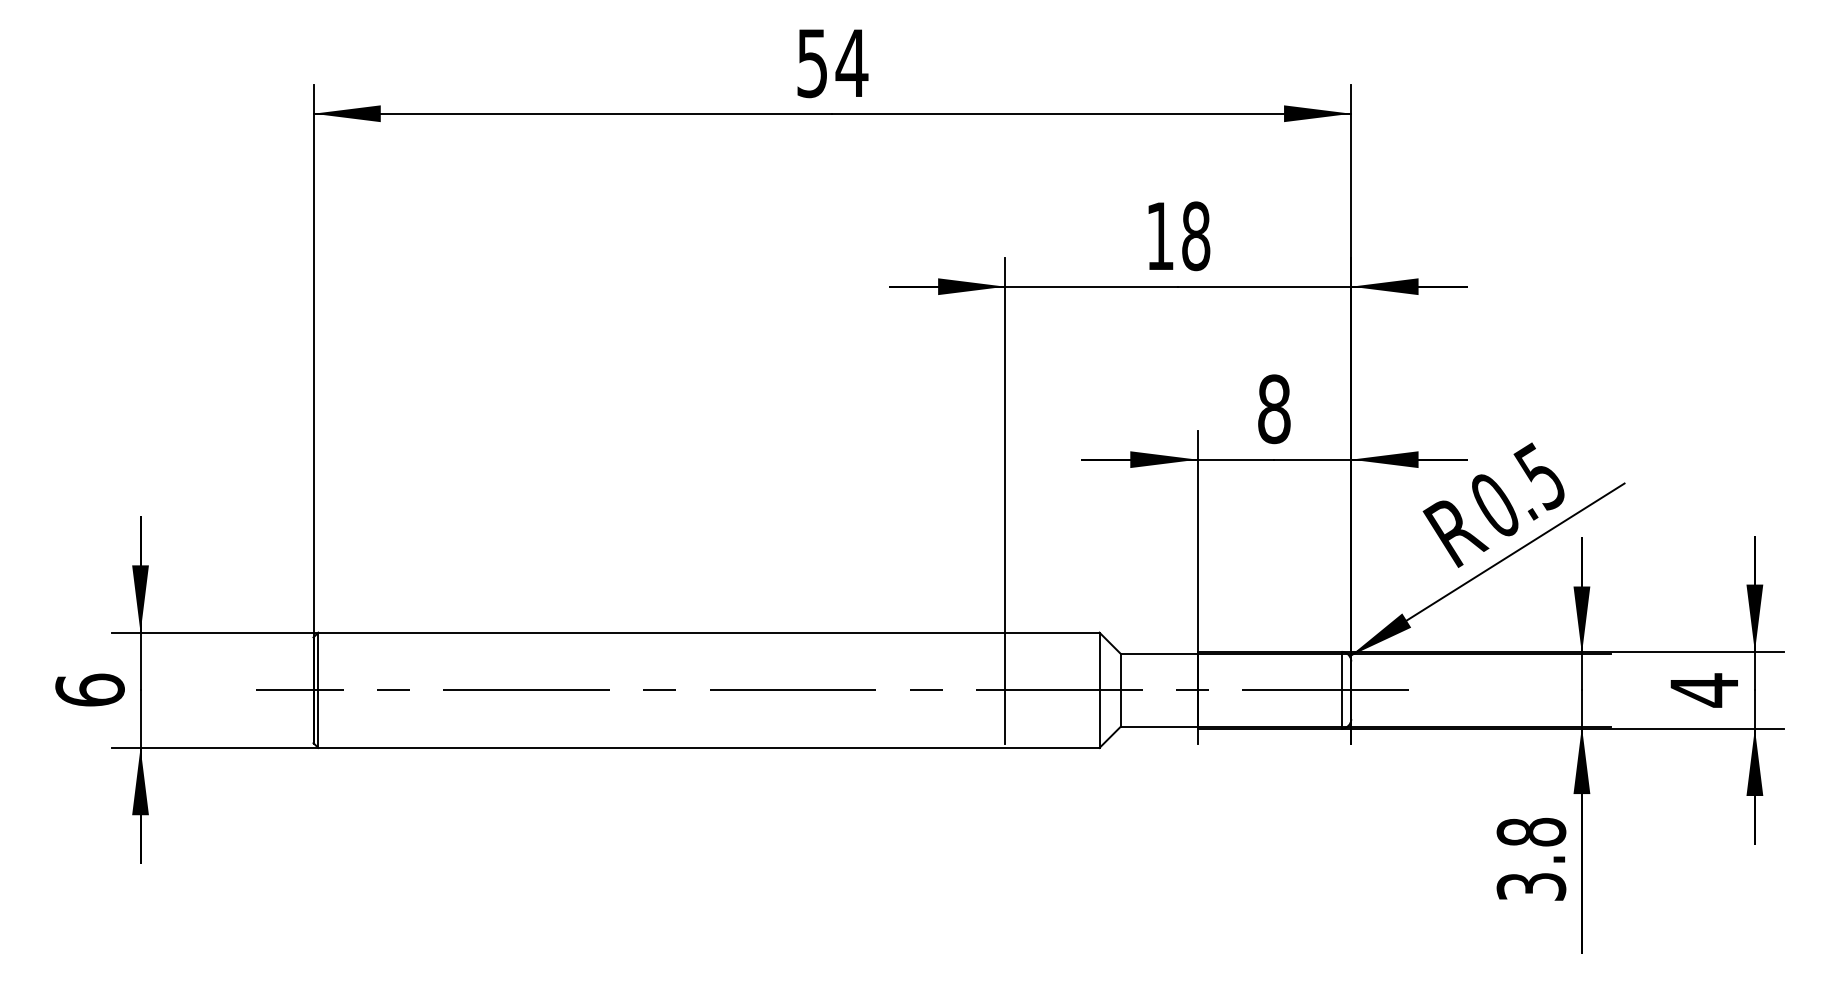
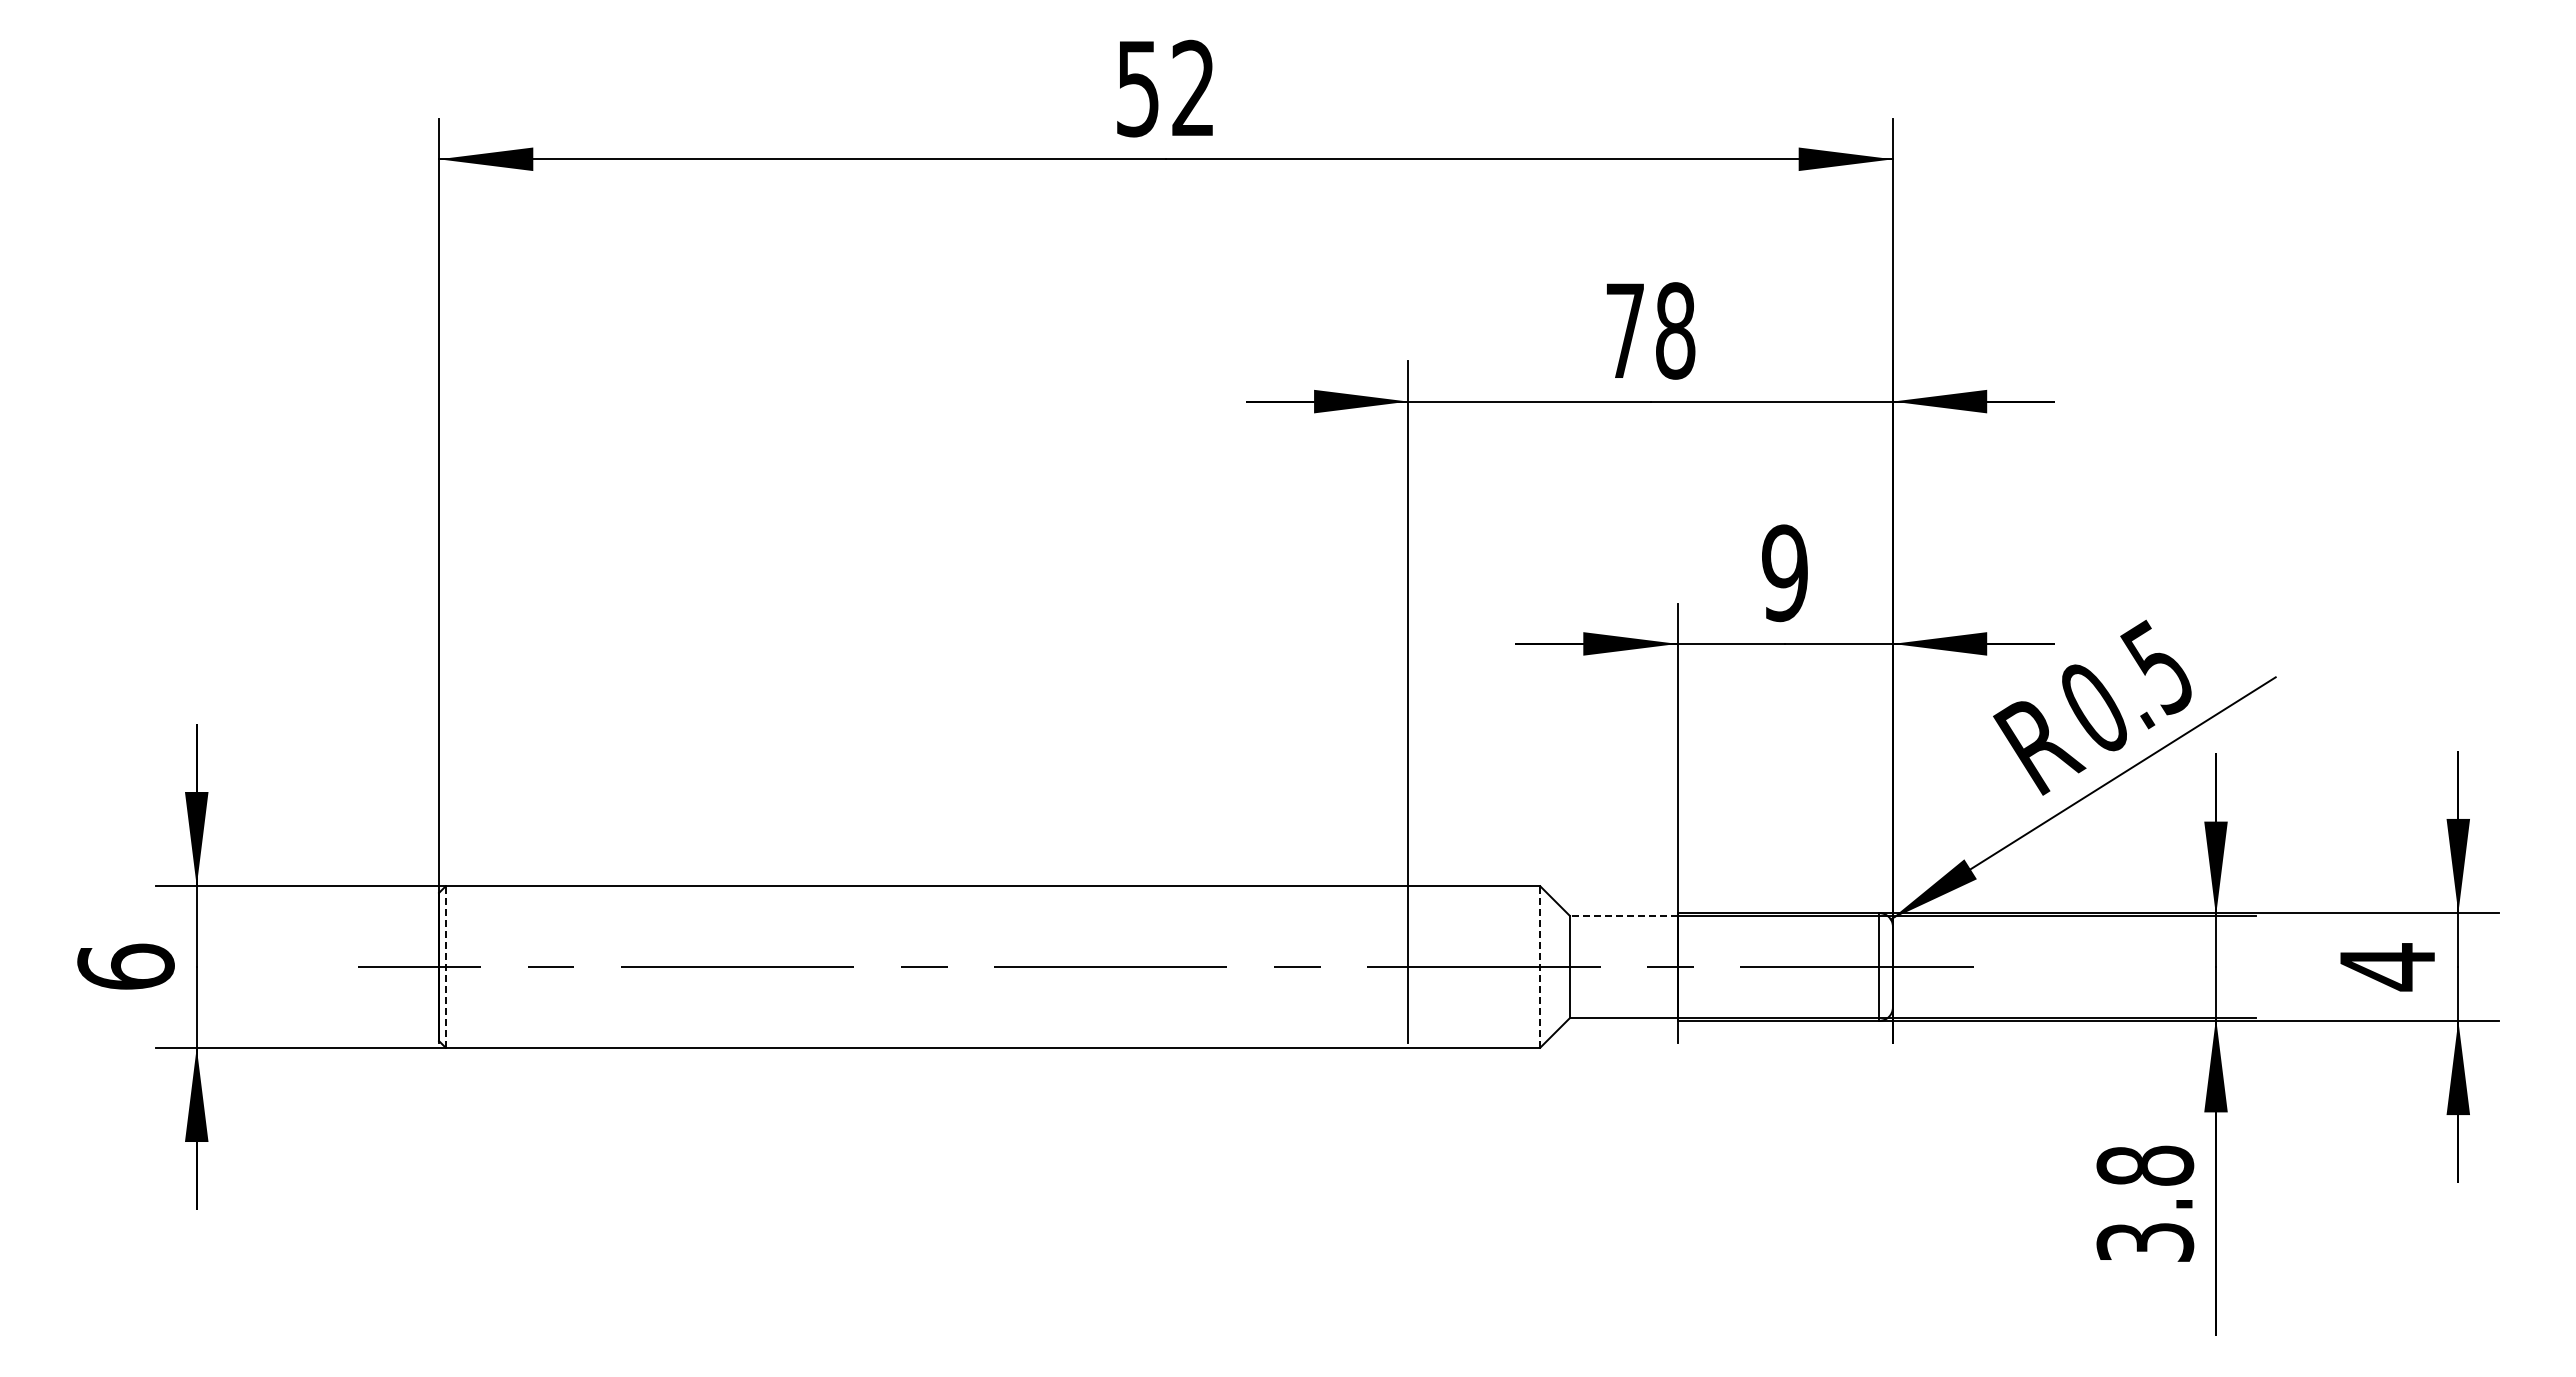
text: (852, 62) -> (1193, 87), 54 -> 52
text: (1159, 235) -> (1624, 330), 18 -> 78
text: (1273, 409) -> (1784, 573), 8 -> 9
line: (1158, 653) -> (1623, 915), solid -> dashed
line: (318, 690) -> (445, 967), solid -> dashed
line: (1099, 690) -> (1540, 967), solid -> dashed

